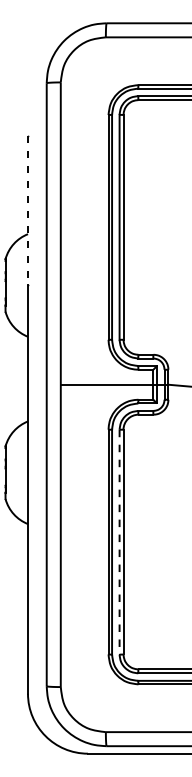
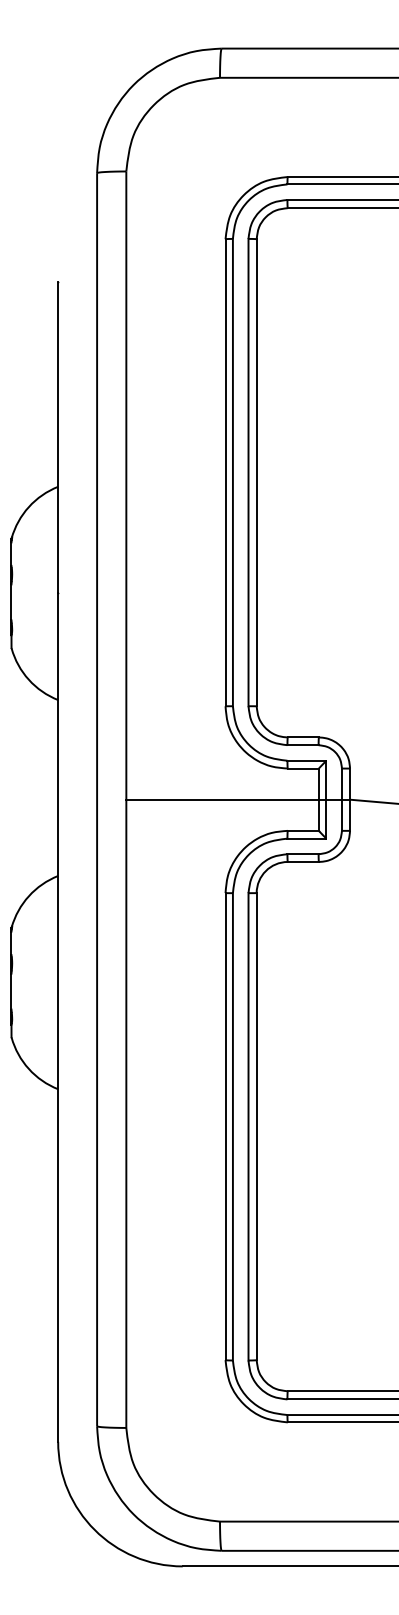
line: (28, 210) -> (59, 437), dashed -> solid
line: (119, 542) -> (248, 1127), dashed -> solid

